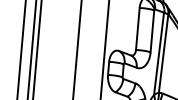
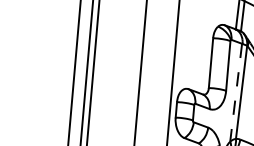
line: (159, 54) -> (236, 93), solid -> dashed

